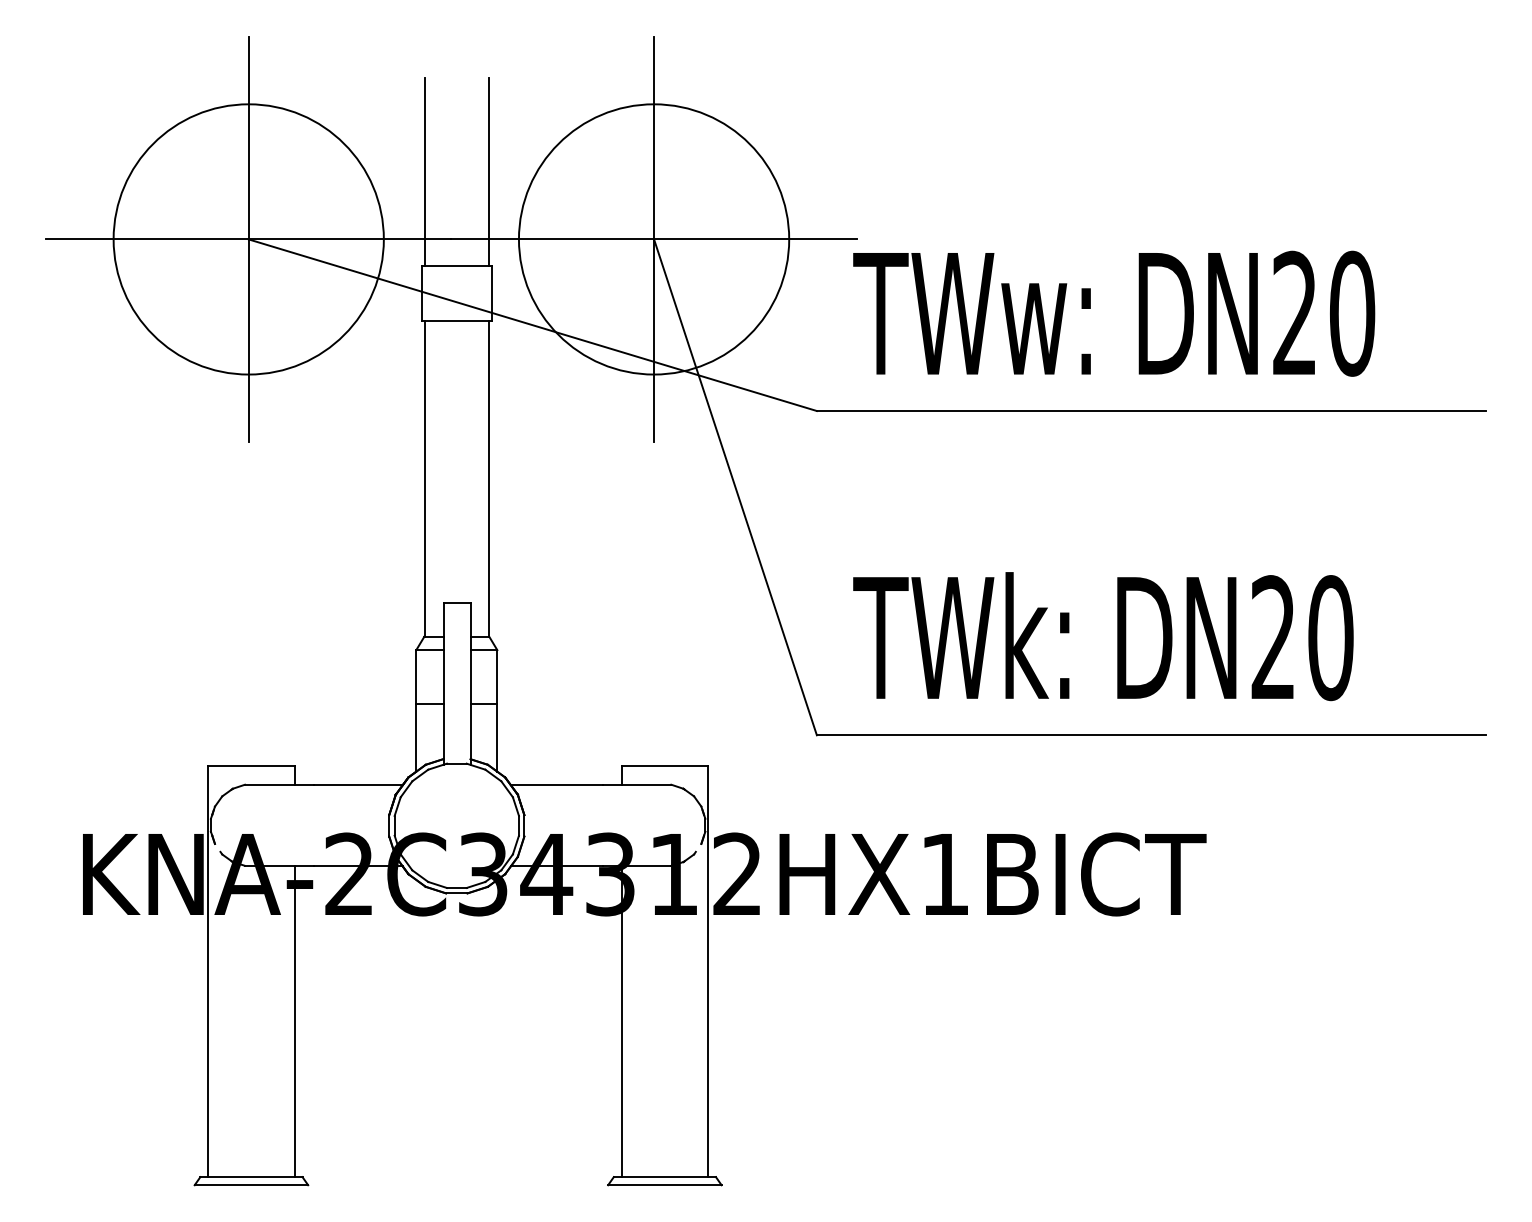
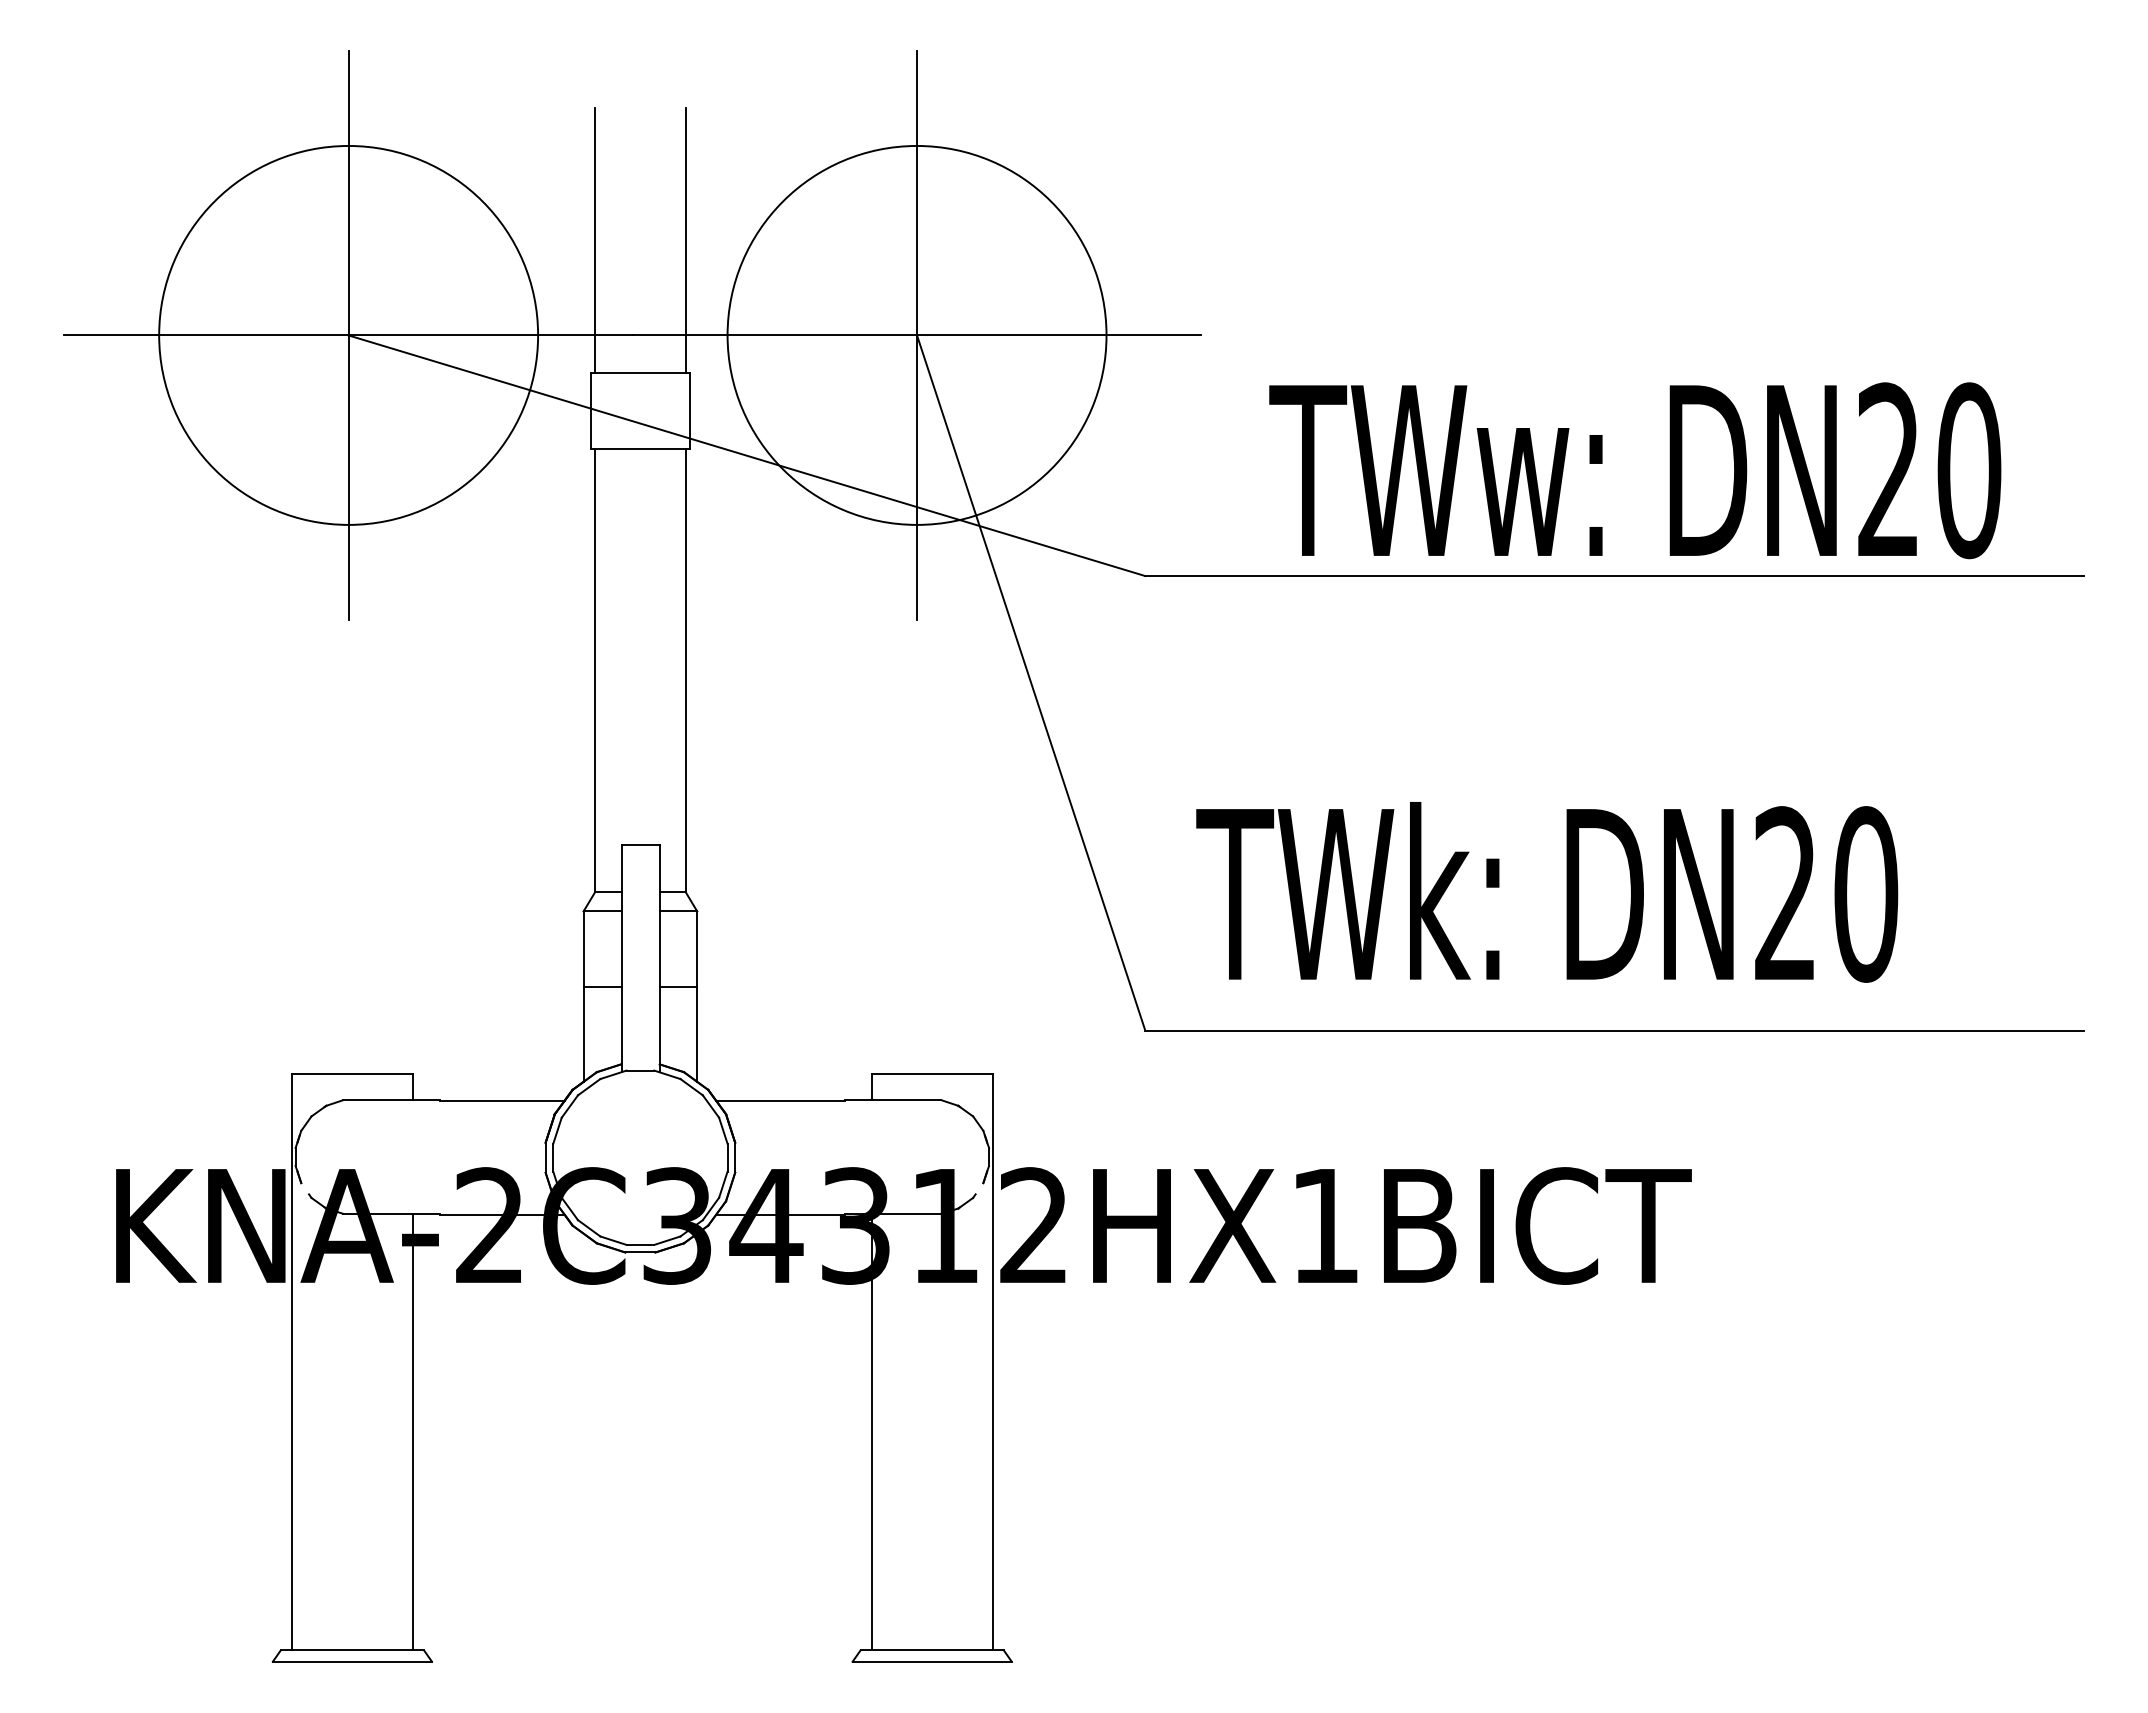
text: (1114, 313) -> (1635, 470), moved

